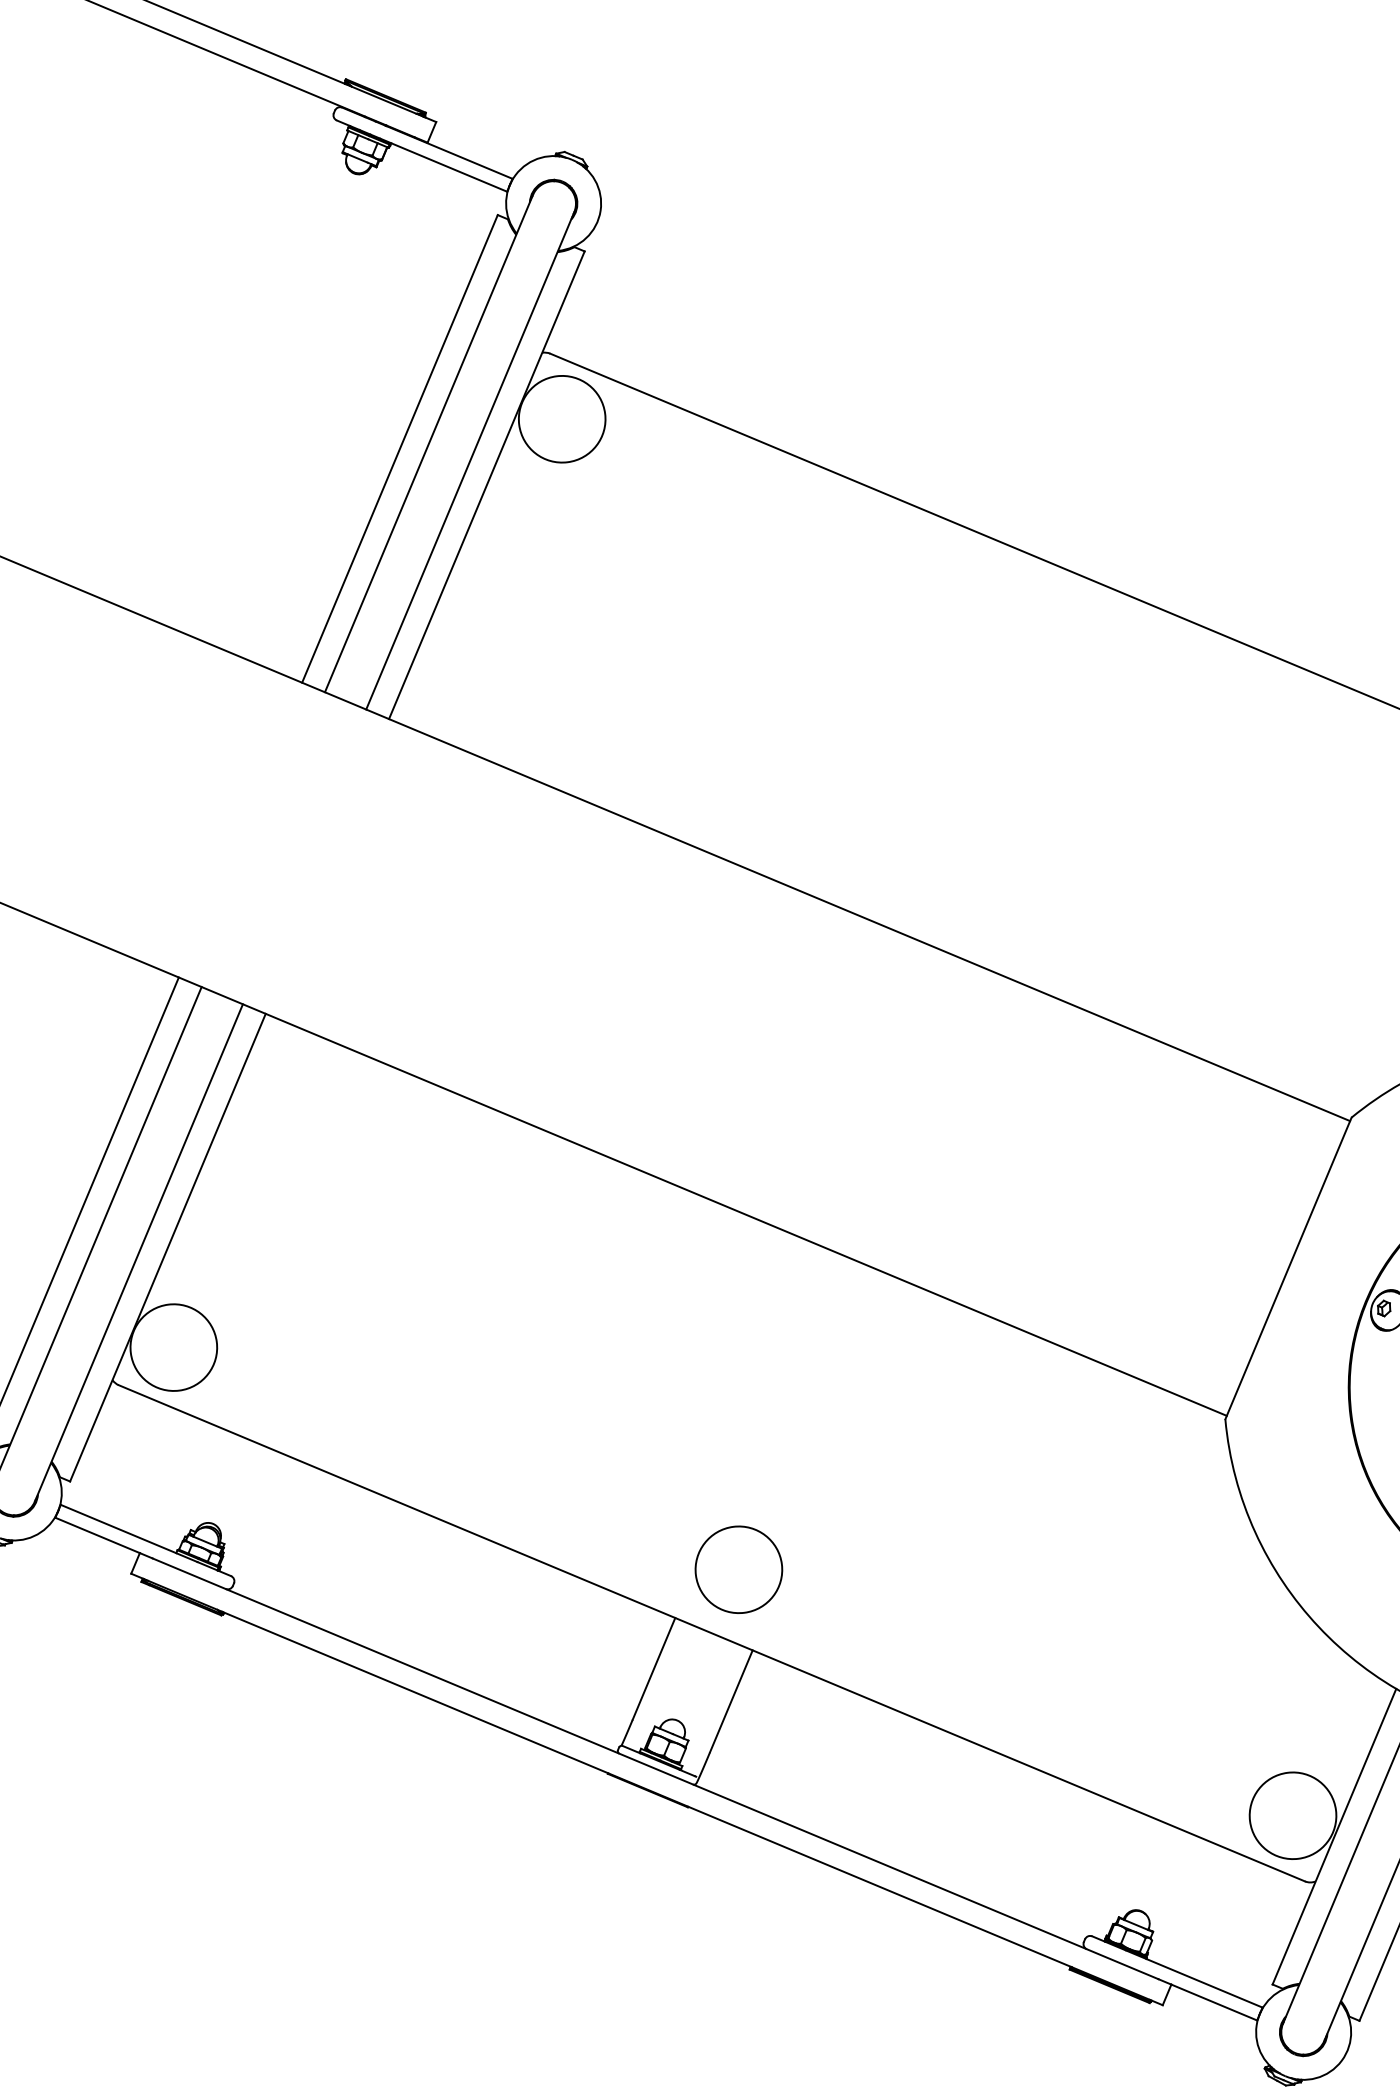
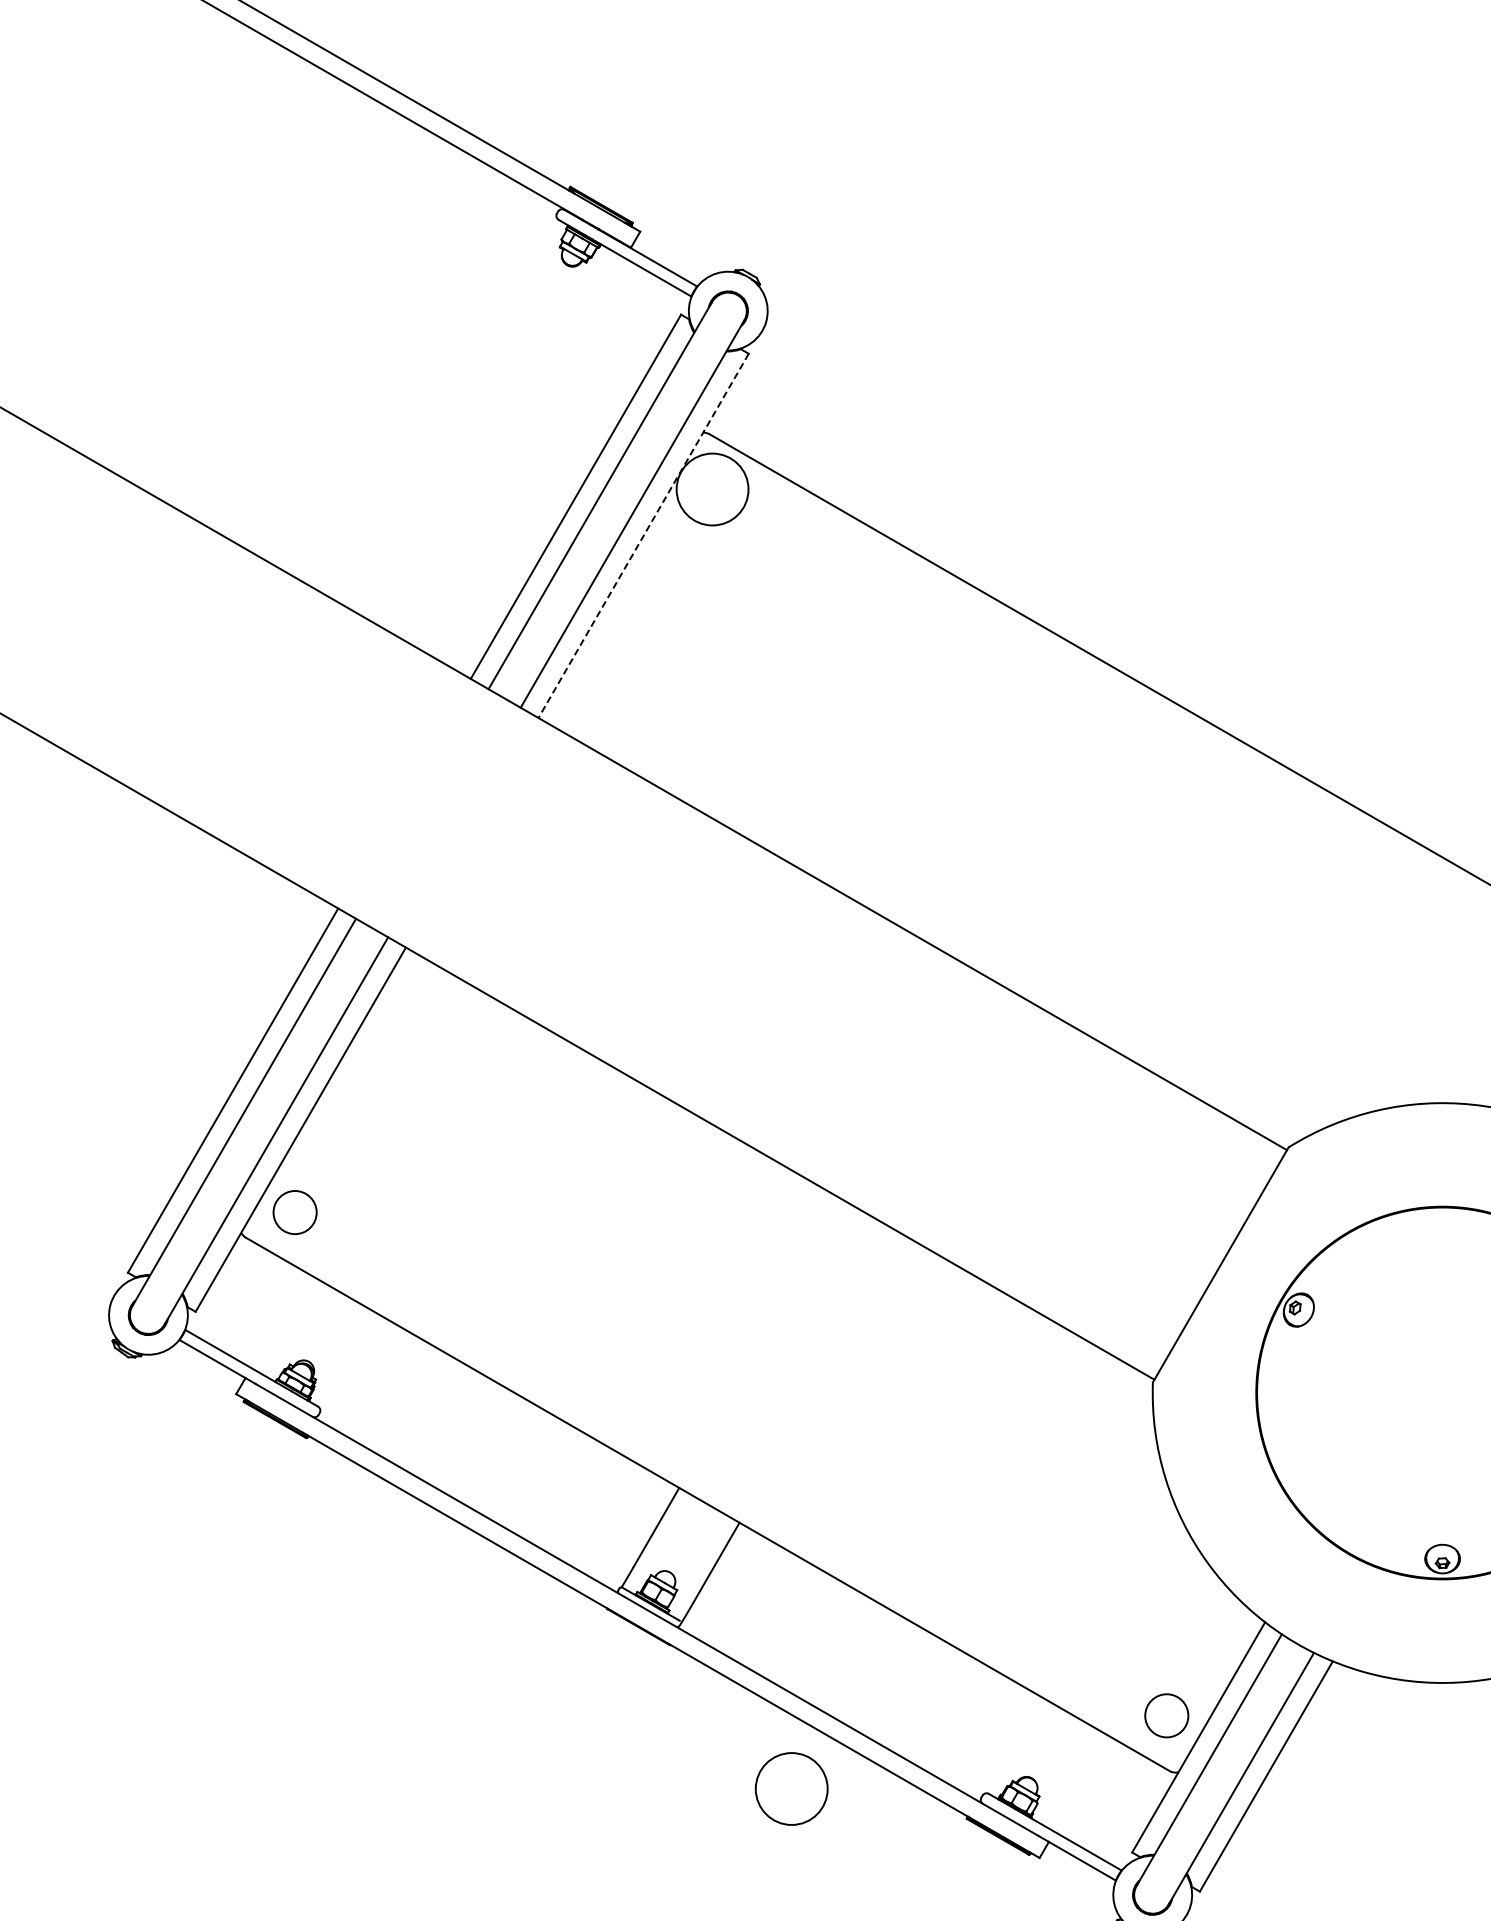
line: (486, 486) -> (643, 536), solid -> dashed
circle: (174, 1347) -> (295, 1212), size x0.6
circle: (738, 1569) -> (791, 1788), moved
circle: (1292, 1815) -> (1166, 1715), size x0.6

